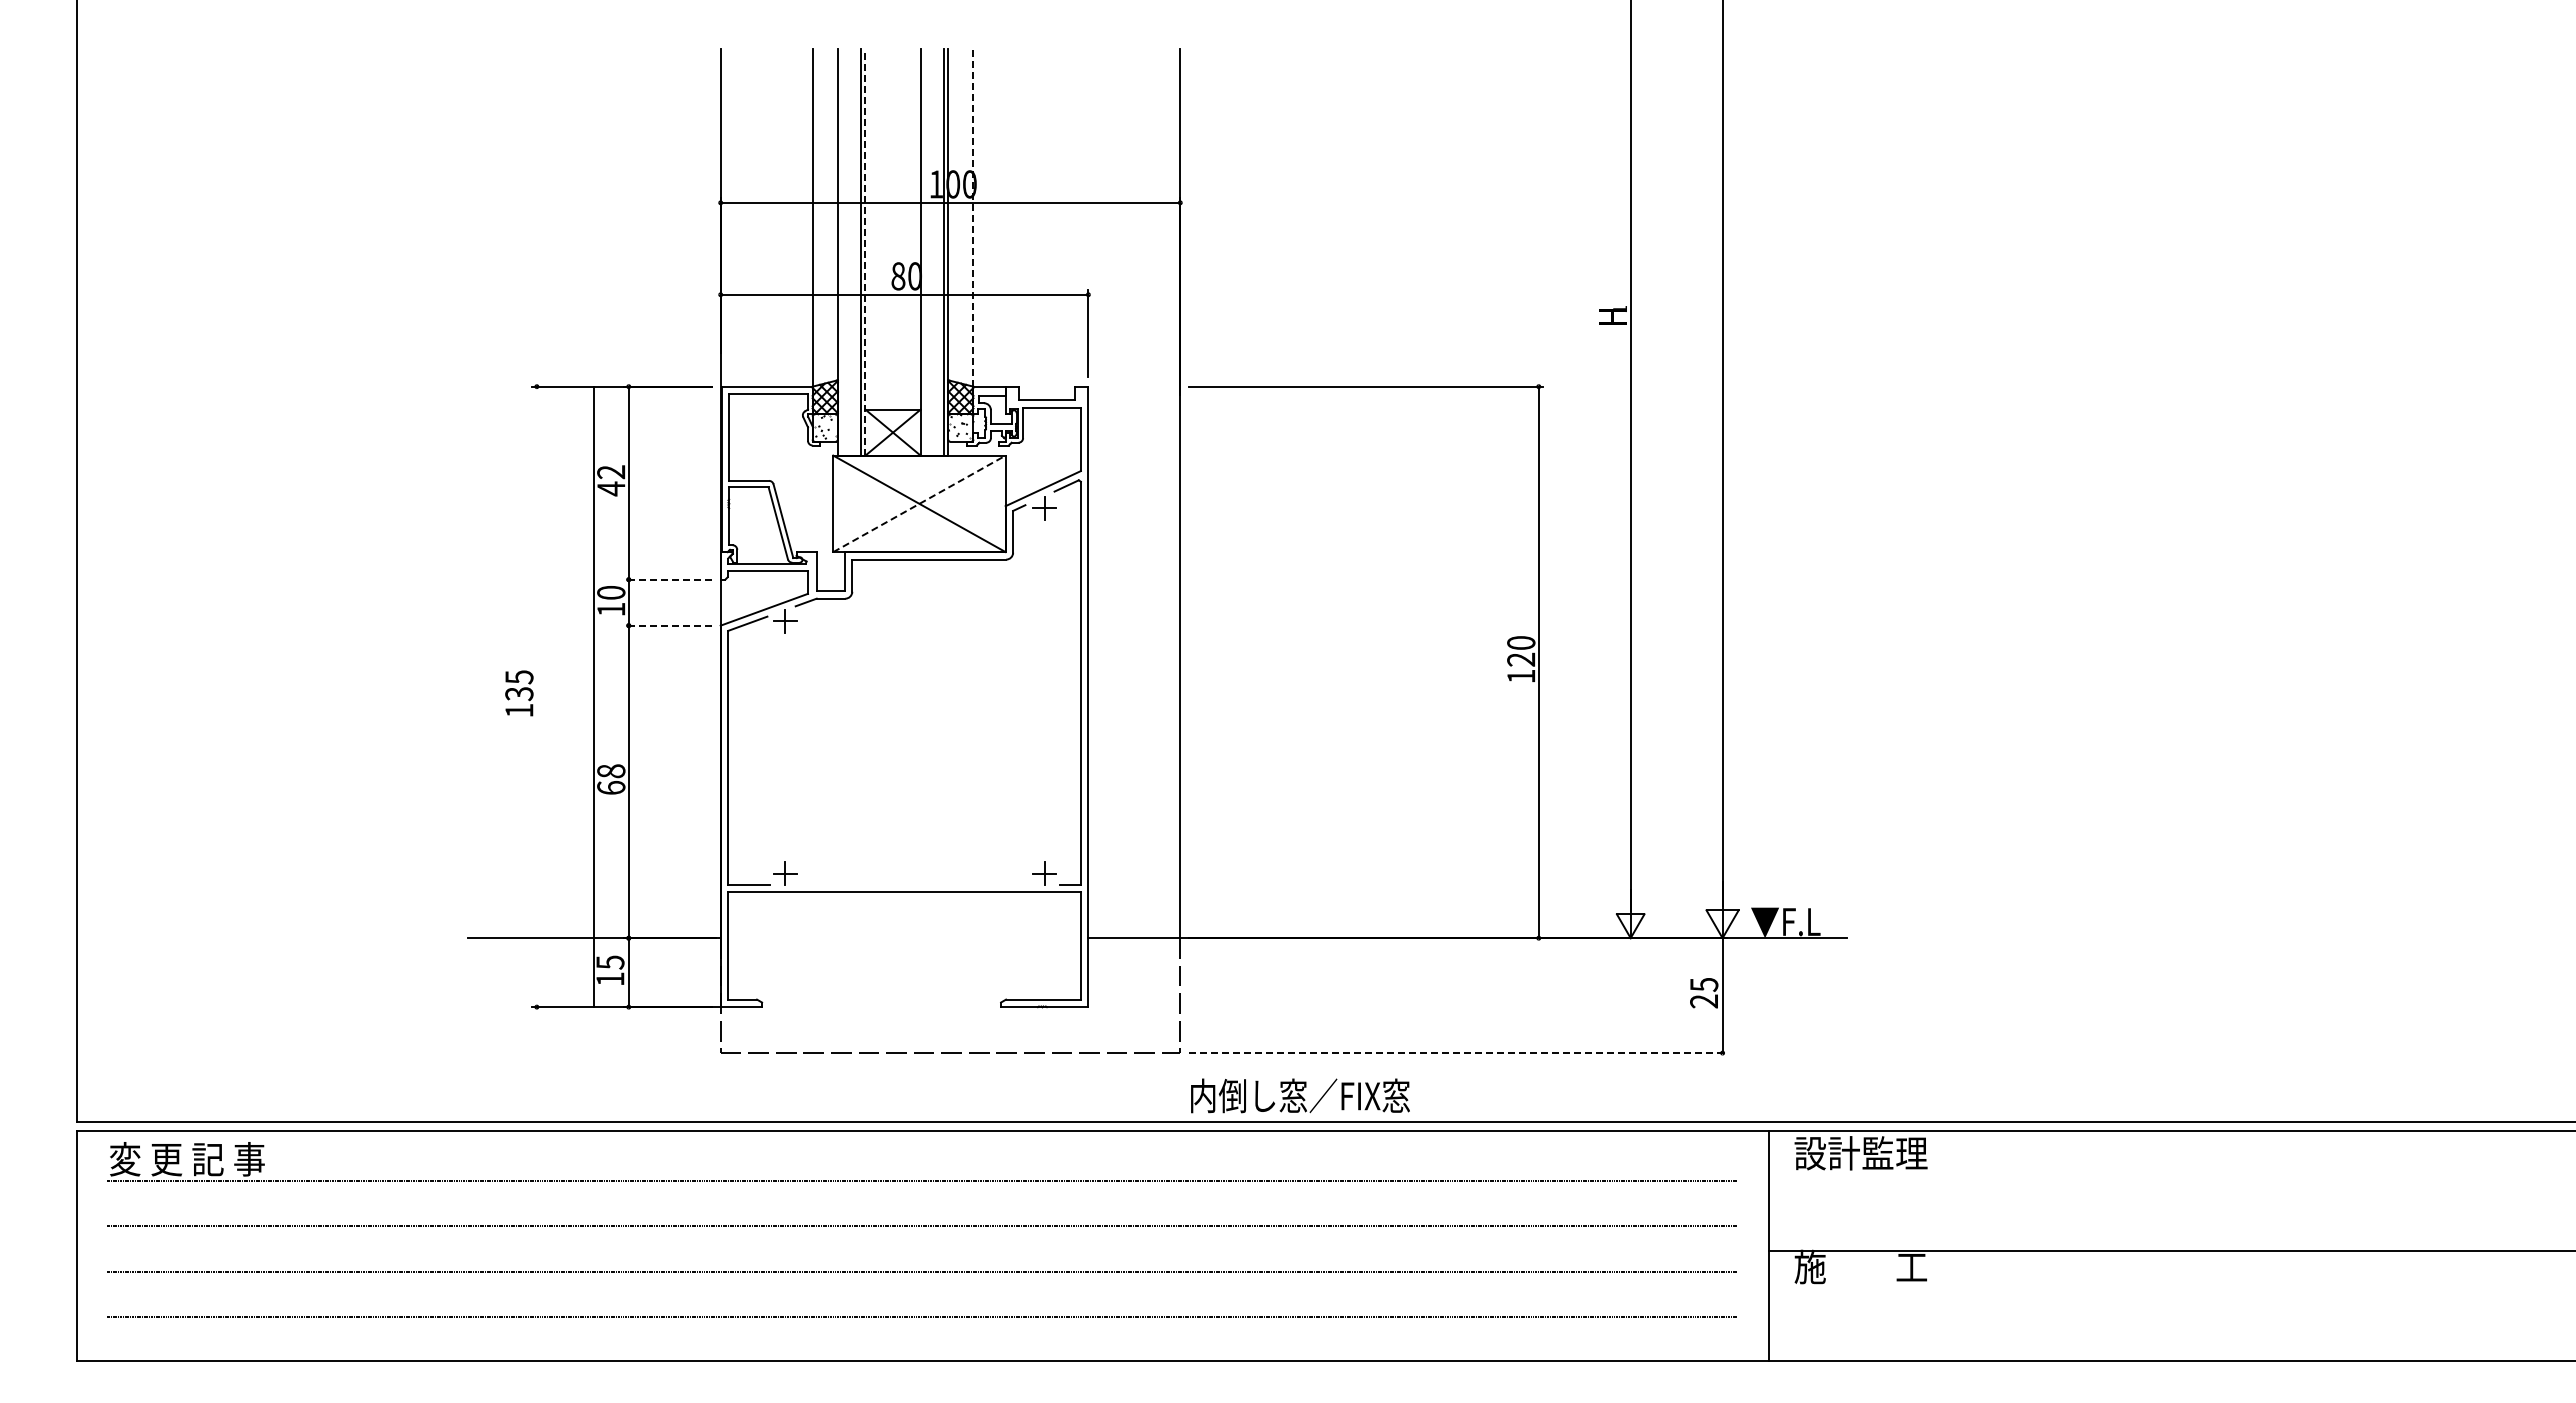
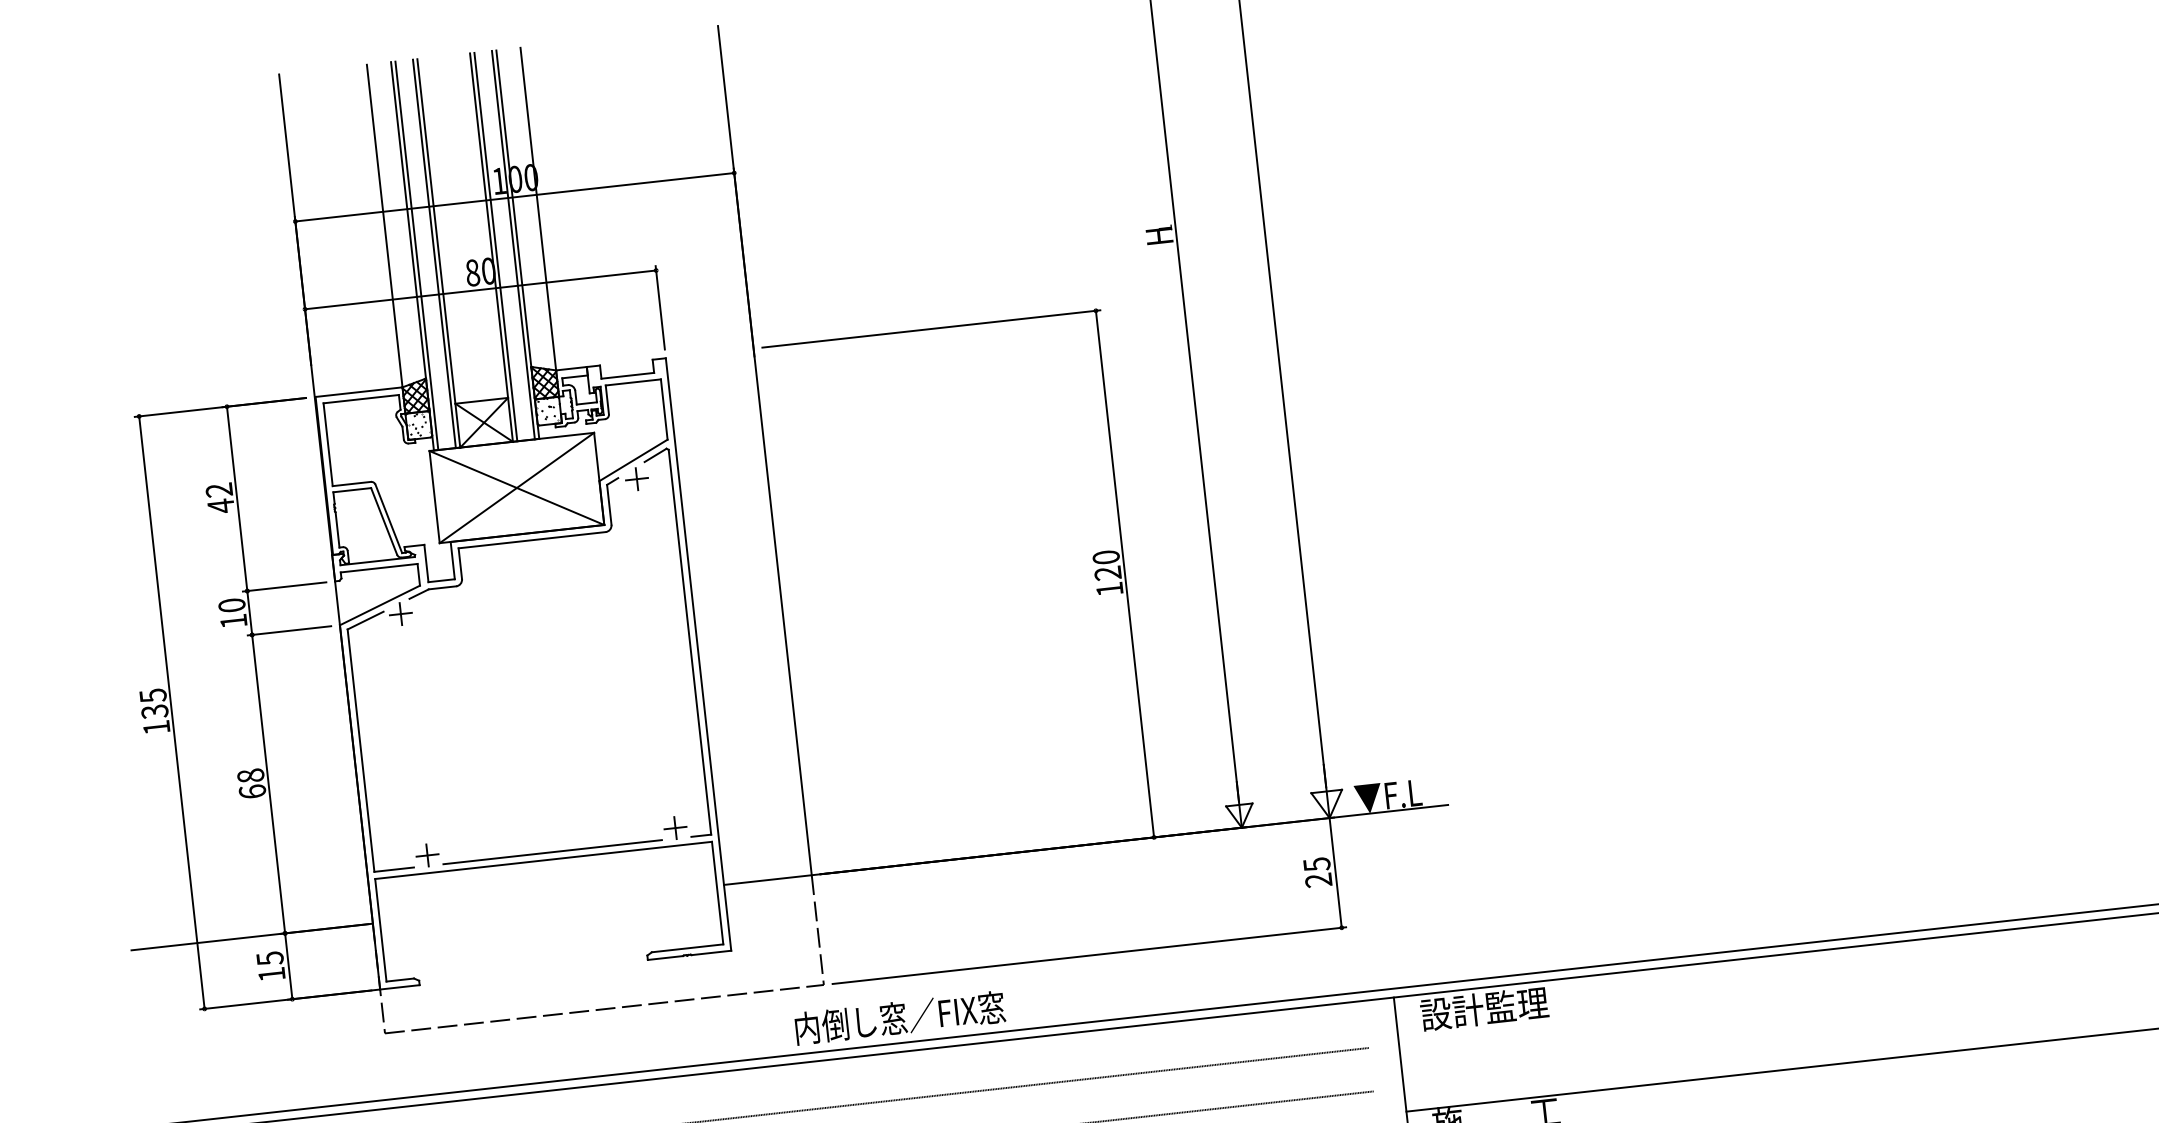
line: (973, 217) -> (538, 208), dashed -> solid
line: (842, 251) -> (416, 255), added
line: (865, 251) -> (438, 252), dashed -> solid
line: (925, 251) -> (496, 246), added
line: (919, 503) -> (516, 487), dashed -> solid
line: (667, 579) -> (284, 586), dashed -> solid
line: (667, 625) -> (289, 630), dashed -> solid
line: (593, 696) -> (171, 712), moved
line: (914, 884) -> (552, 851), added
line: (1458, 1053) -> (1089, 956), dashed -> solid
text: (1300, 1095) -> (900, 1017), moved

